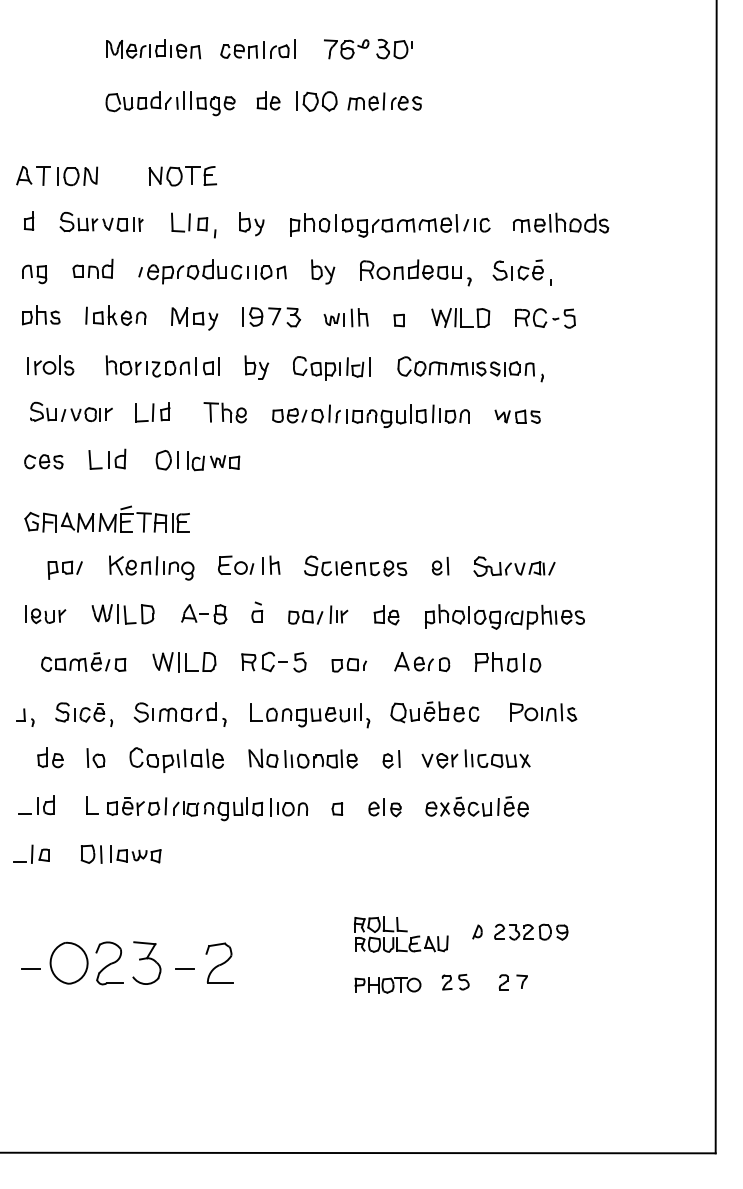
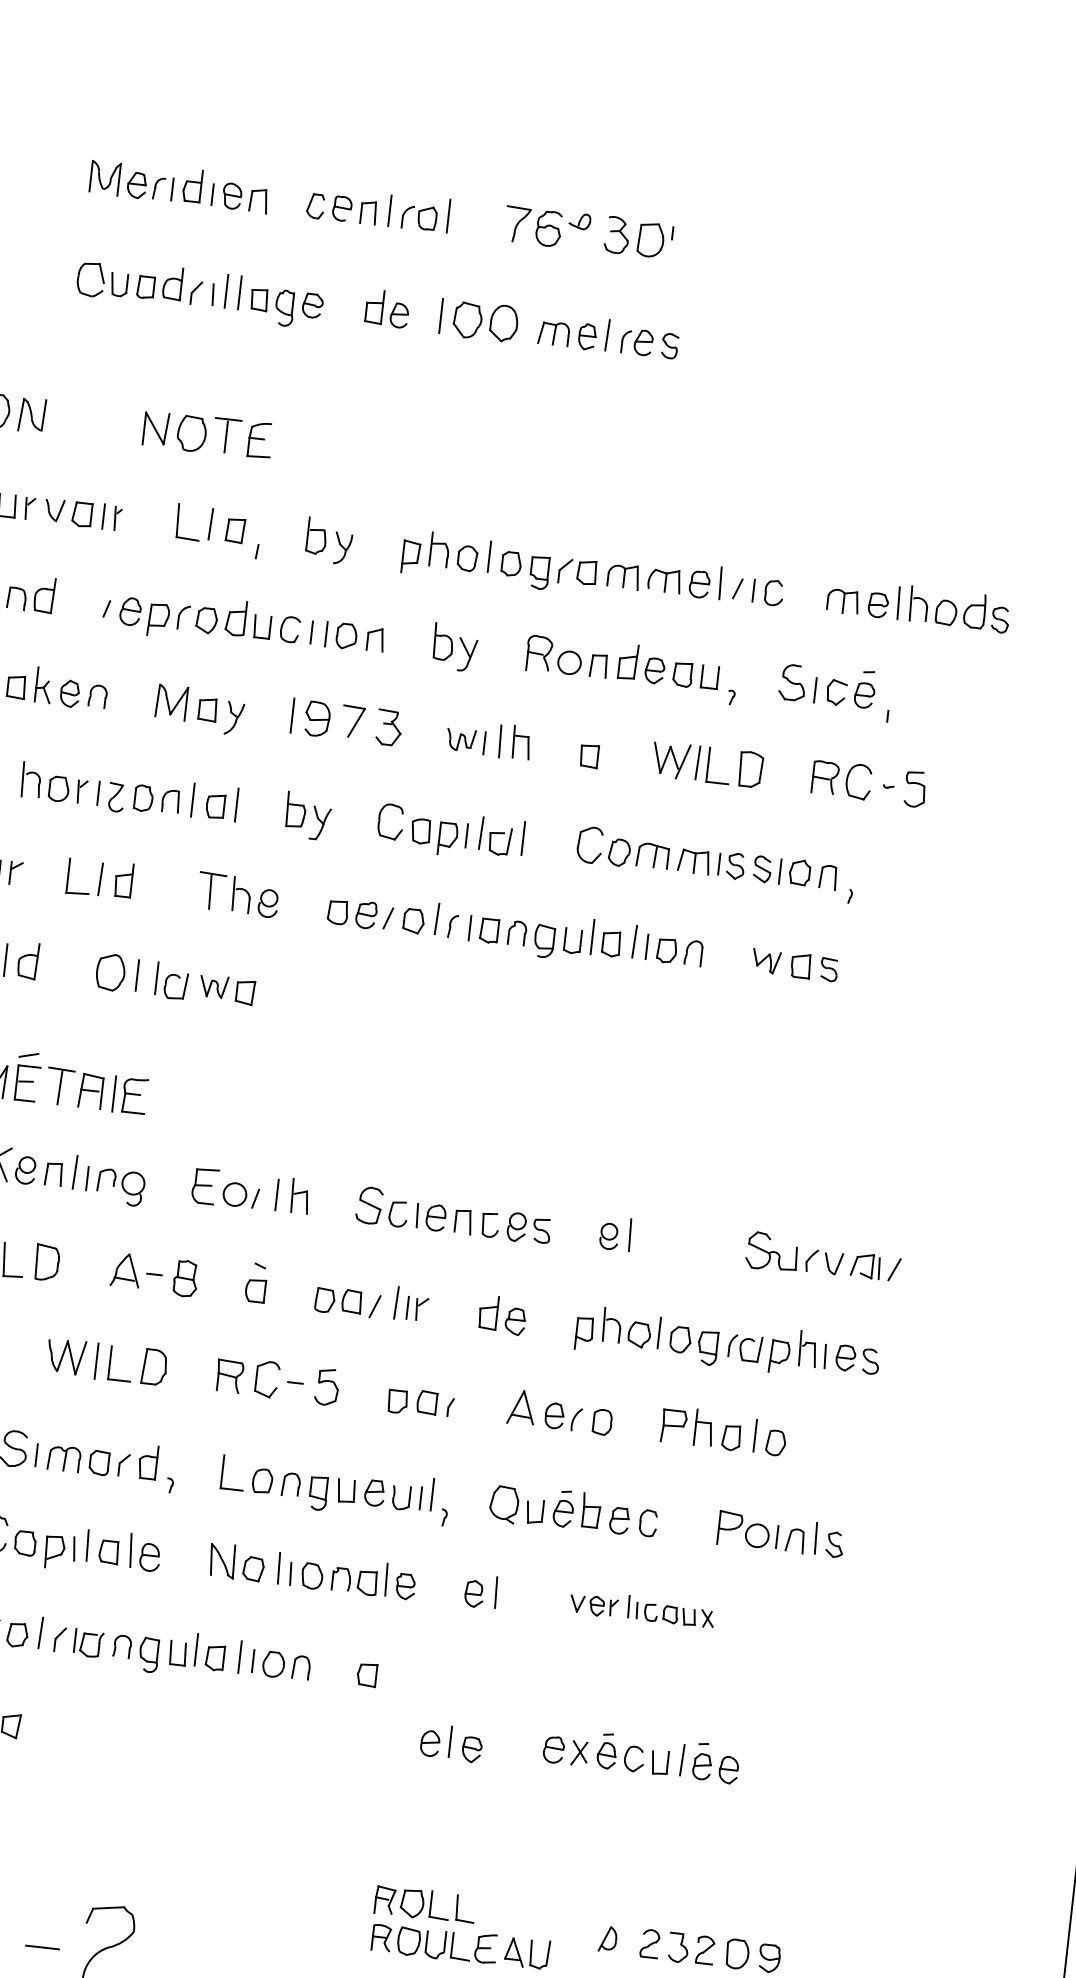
part: (514, 566) -> (823, 1257), moved
part: (475, 758) -> (641, 1607), size x0.7
part: (476, 806) -> (640, 1754), moved
part: (384, 807) -> (450, 1742), moved

